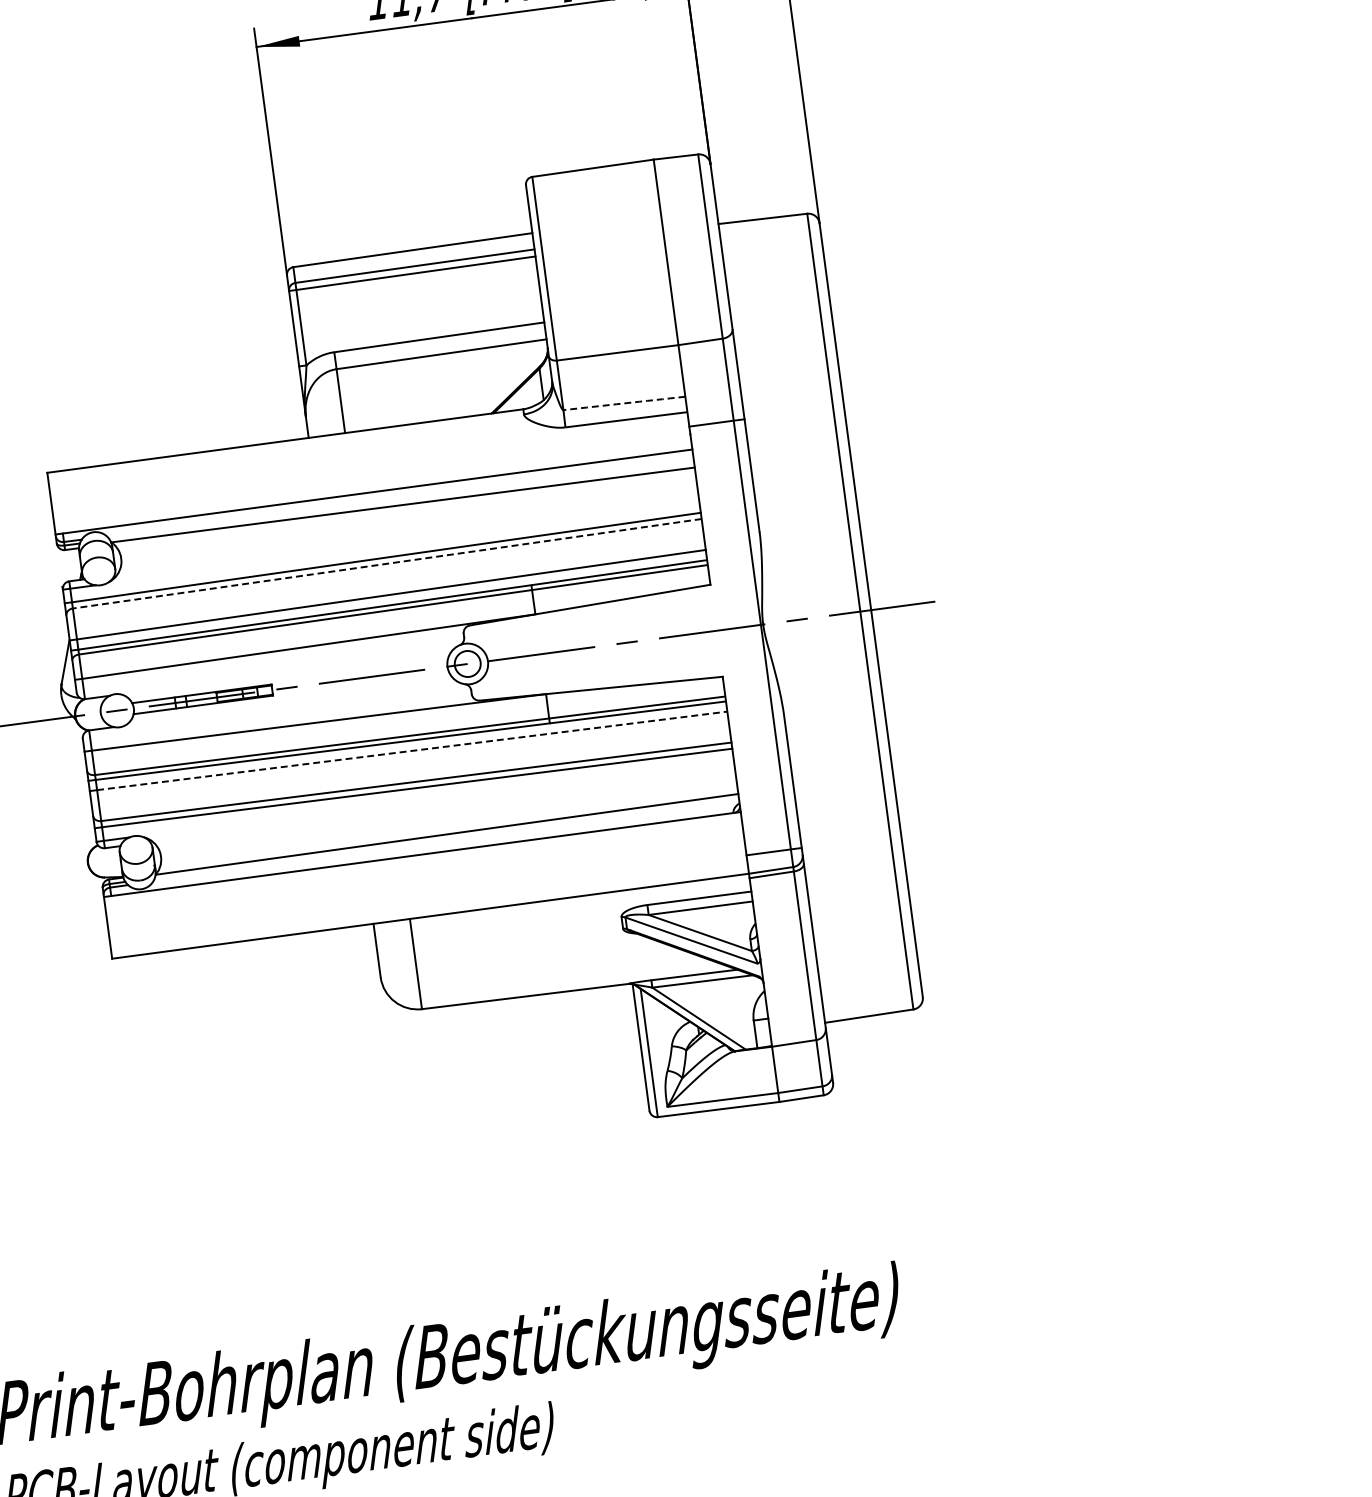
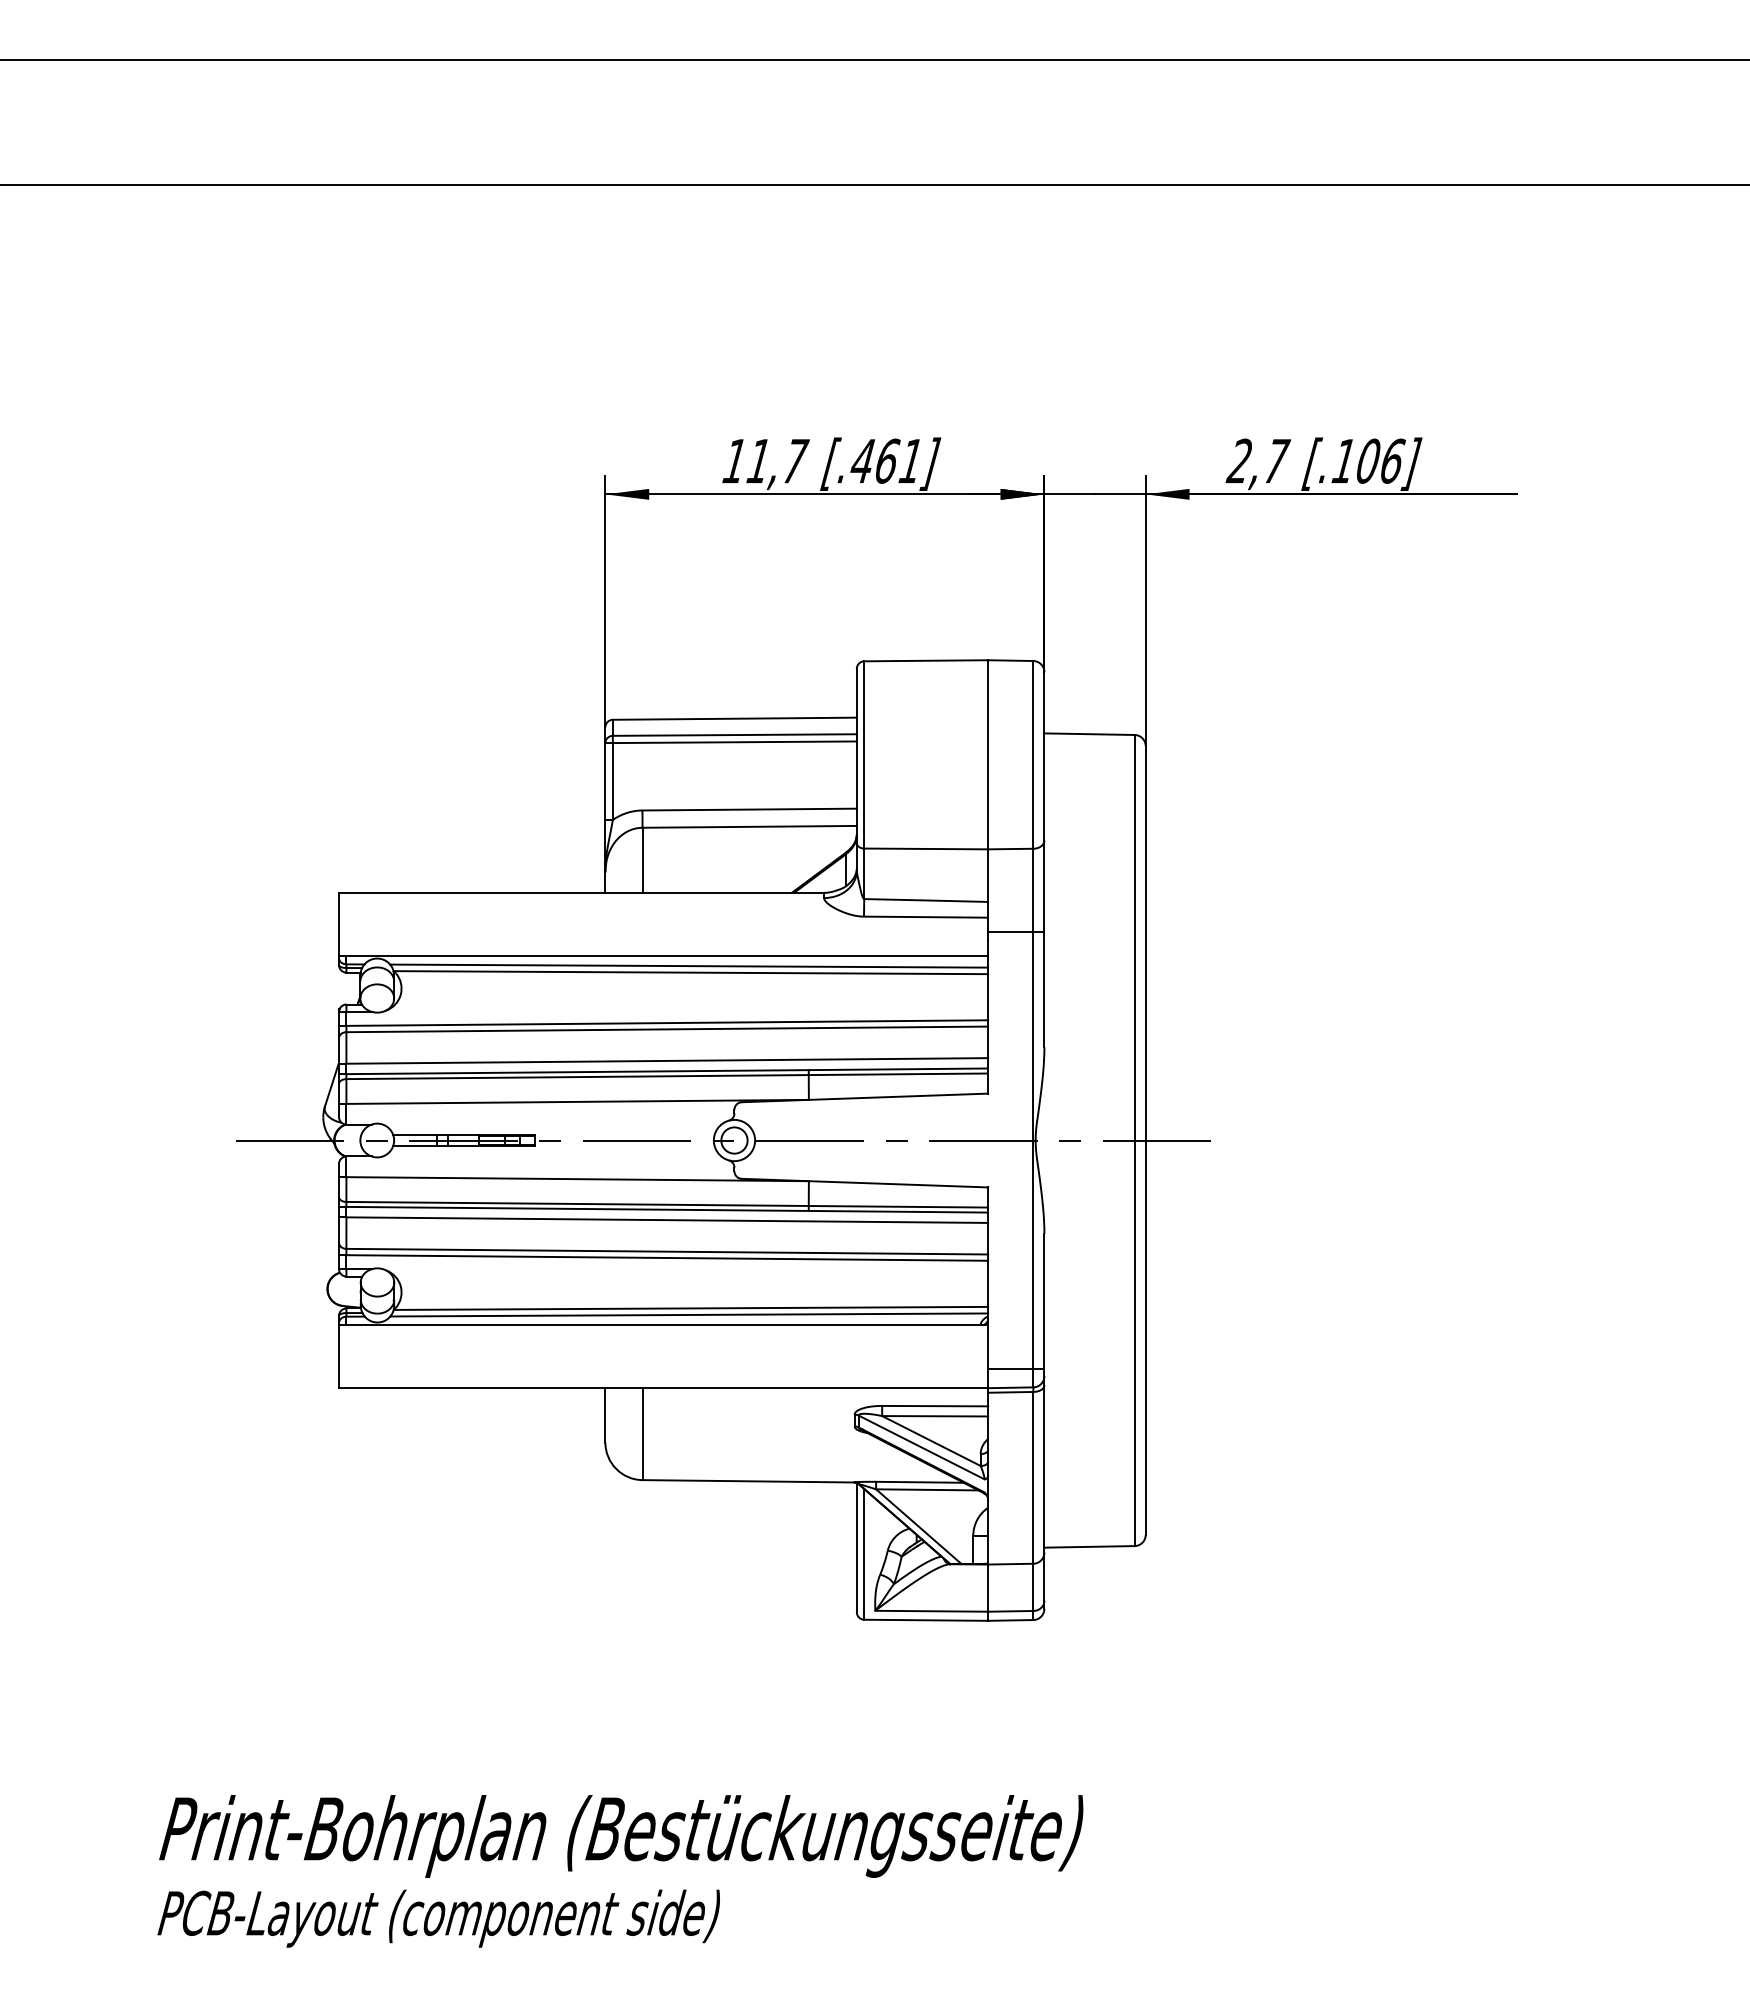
arc: (624, 403) -> (926, 900), dashed -> solid
line: (400, 498) -> (689, 965), added
line: (387, 563) -> (667, 1029), dashed -> solid
line: (412, 751) -> (667, 1220), dashed -> solid
line: (446, 840) -> (689, 1314), added

